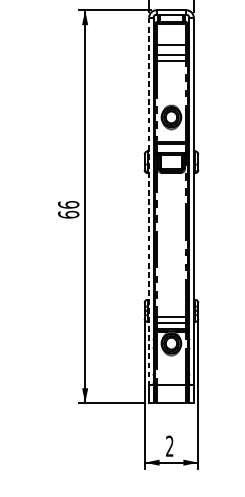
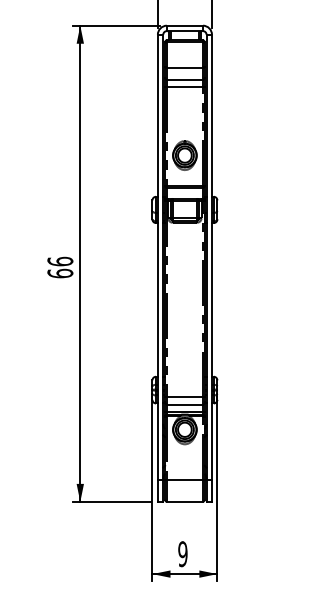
line: (148, 201) -> (157, 257), dashed -> solid
text: (169, 446) -> (182, 554), 2 -> 9

